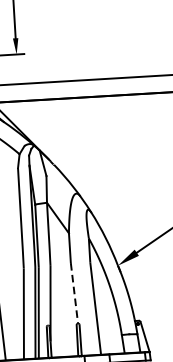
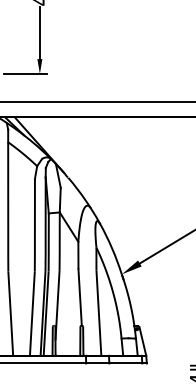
line: (74, 294) -> (80, 298), dashed -> solid

